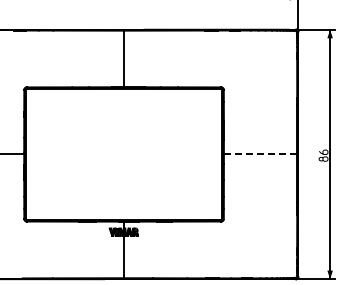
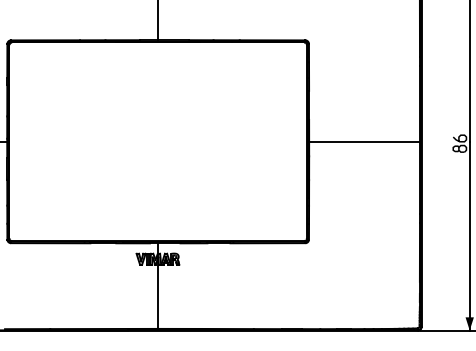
line: (259, 154) -> (362, 141), dashed -> solid

